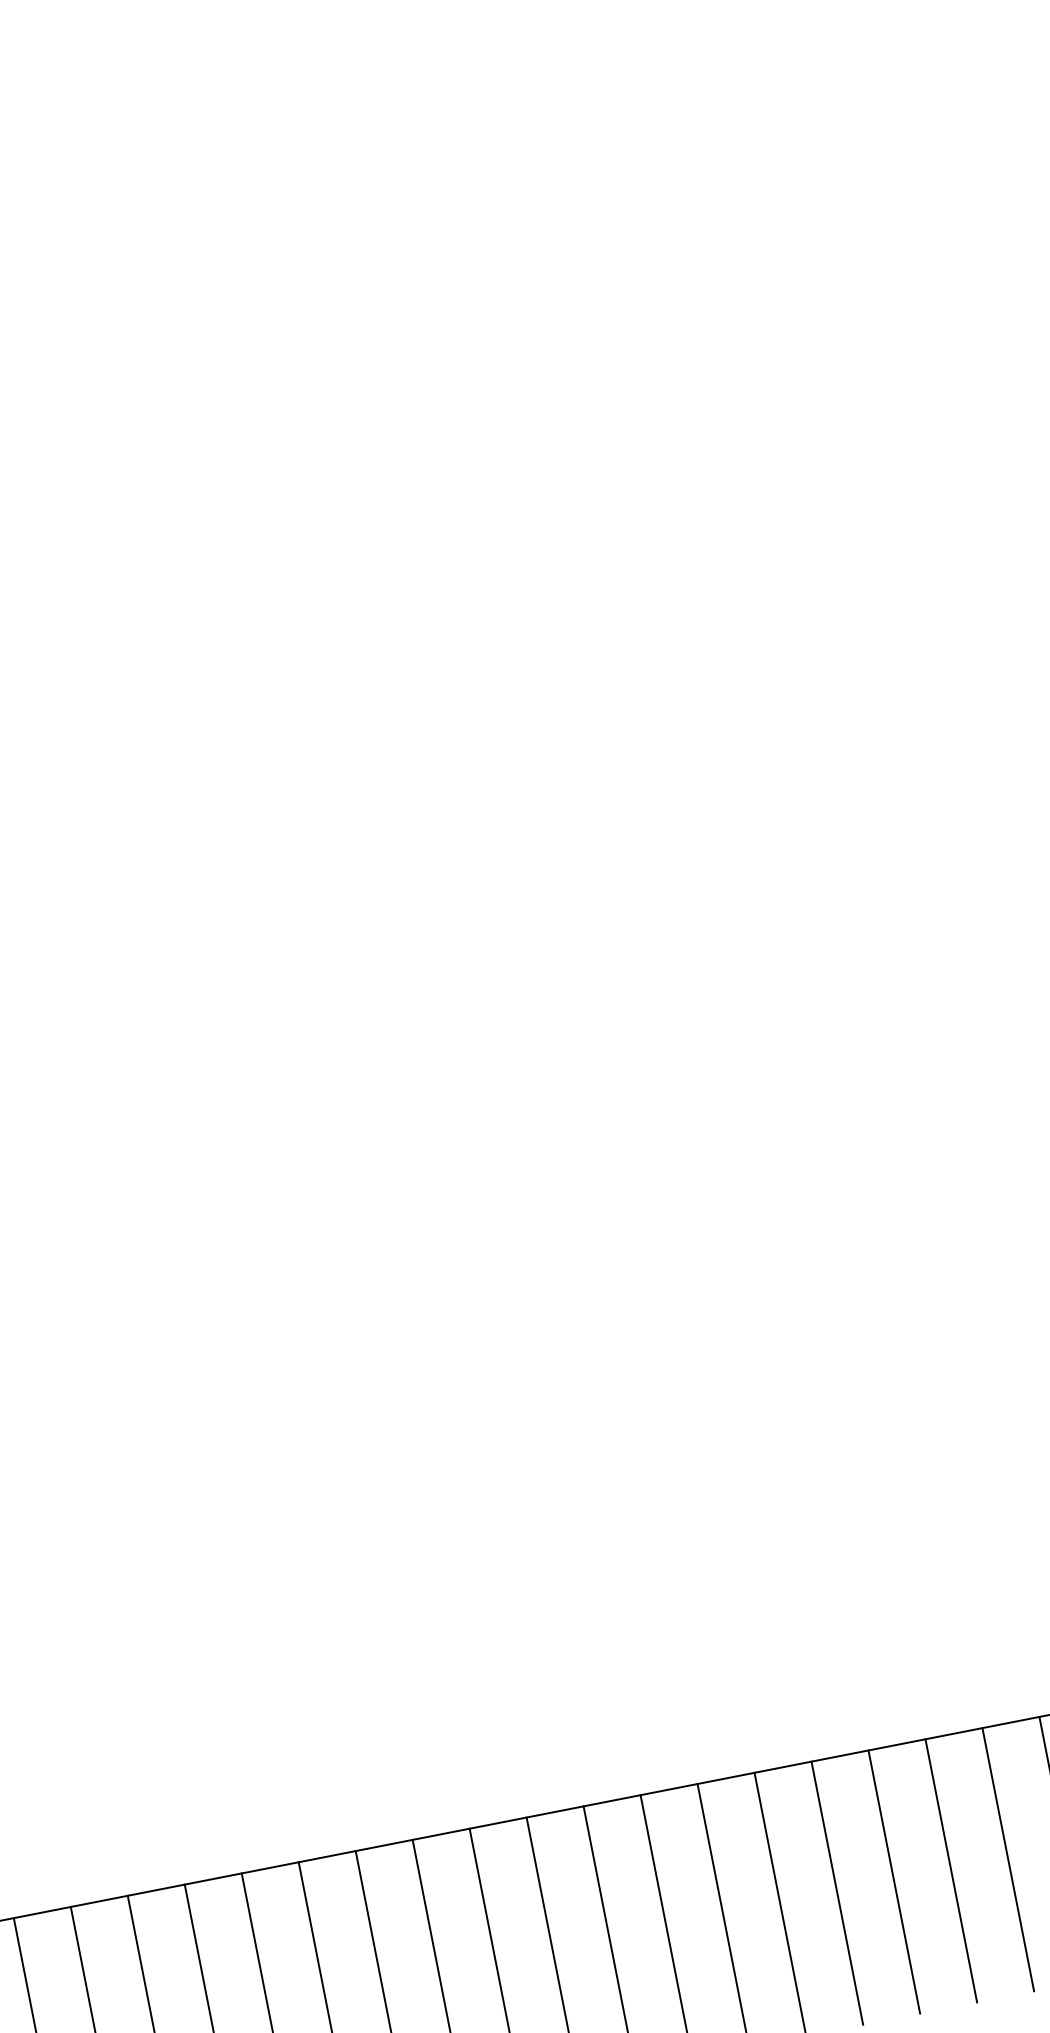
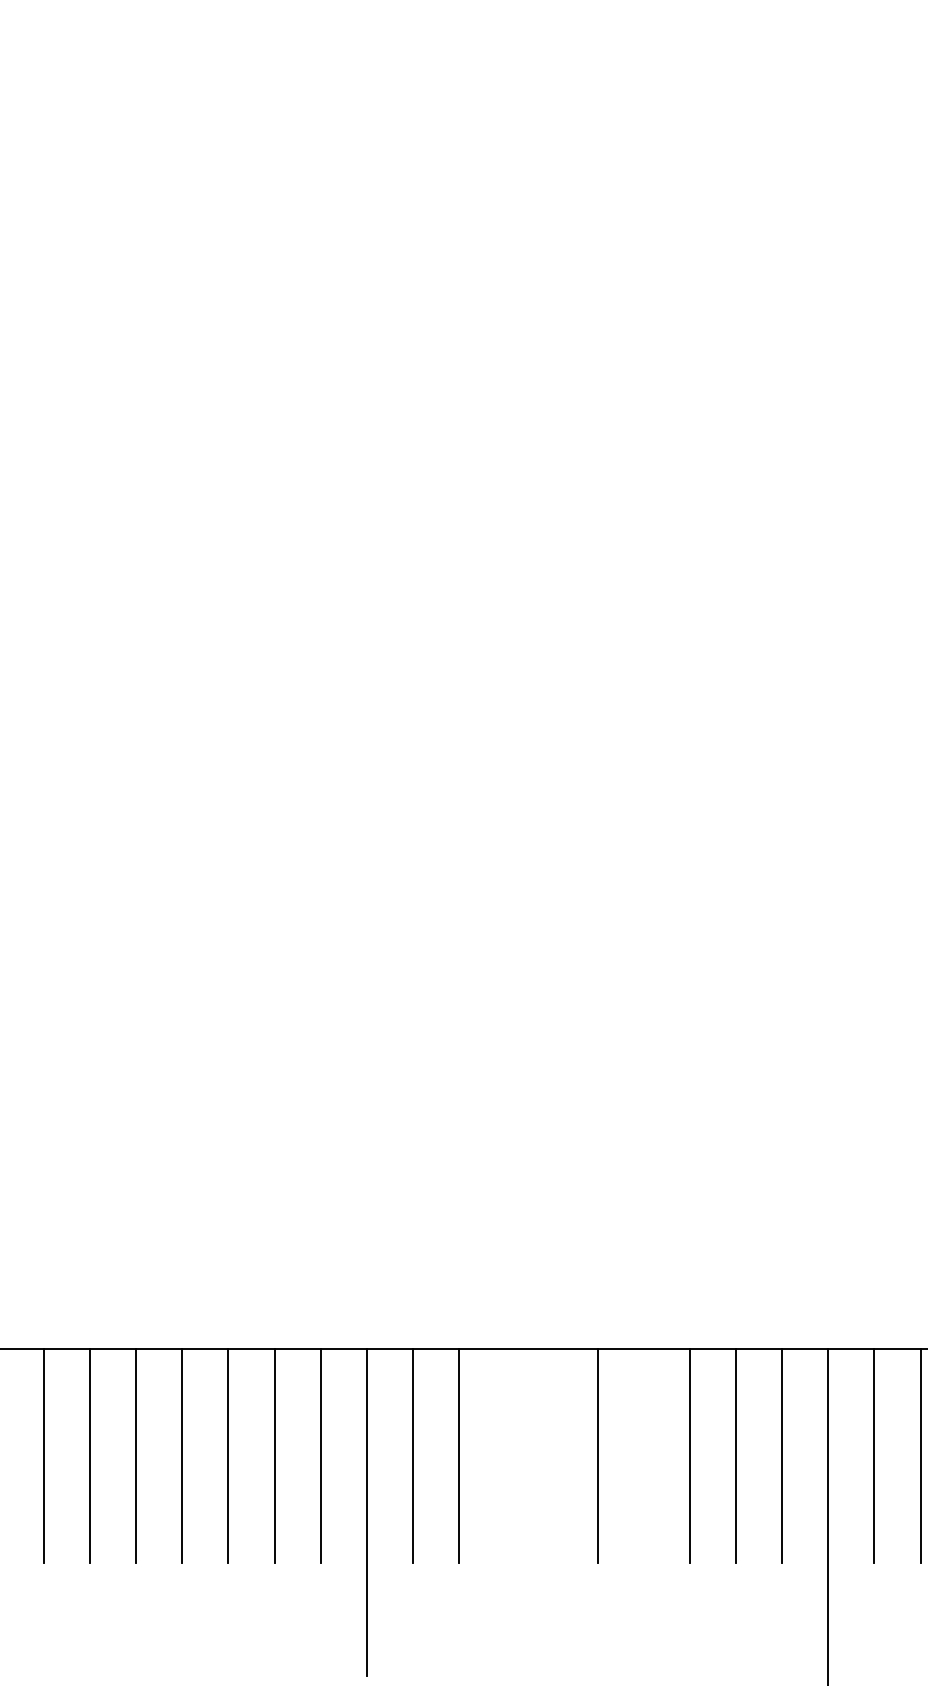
line: (1007, 1859) -> (643, 1455), removed
line: (894, 1881) -> (551, 1455), removed
line: (837, 1892) -> (505, 1455), removed

